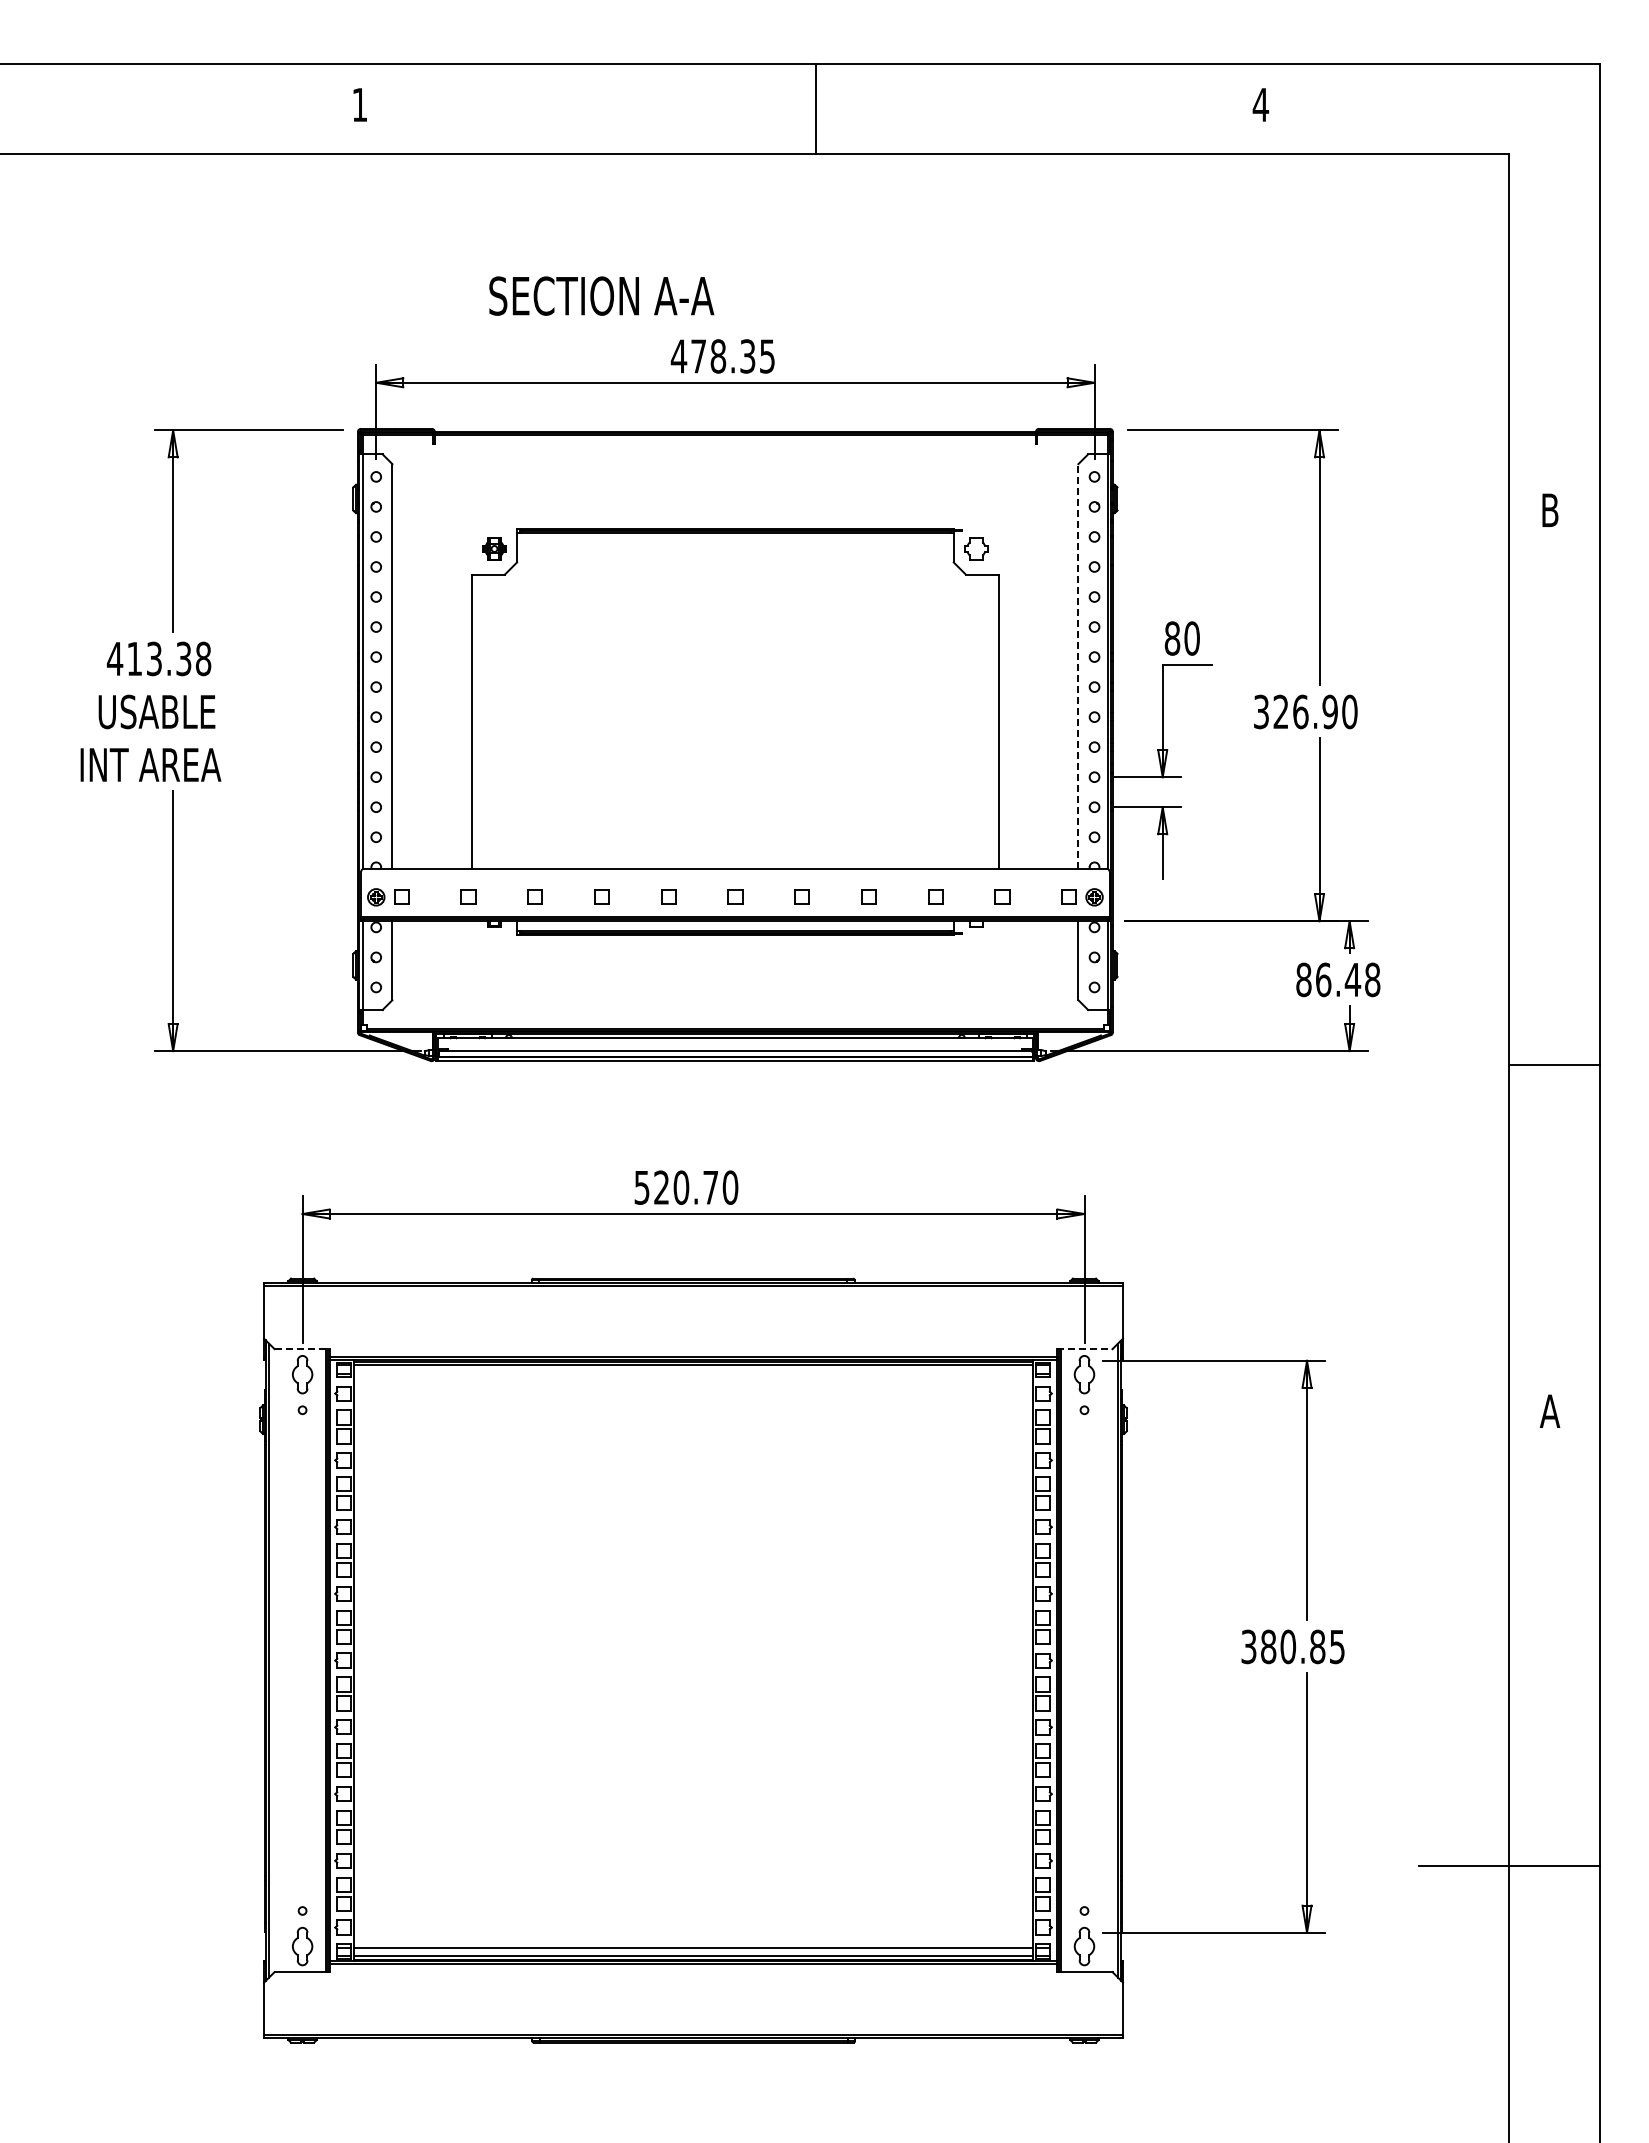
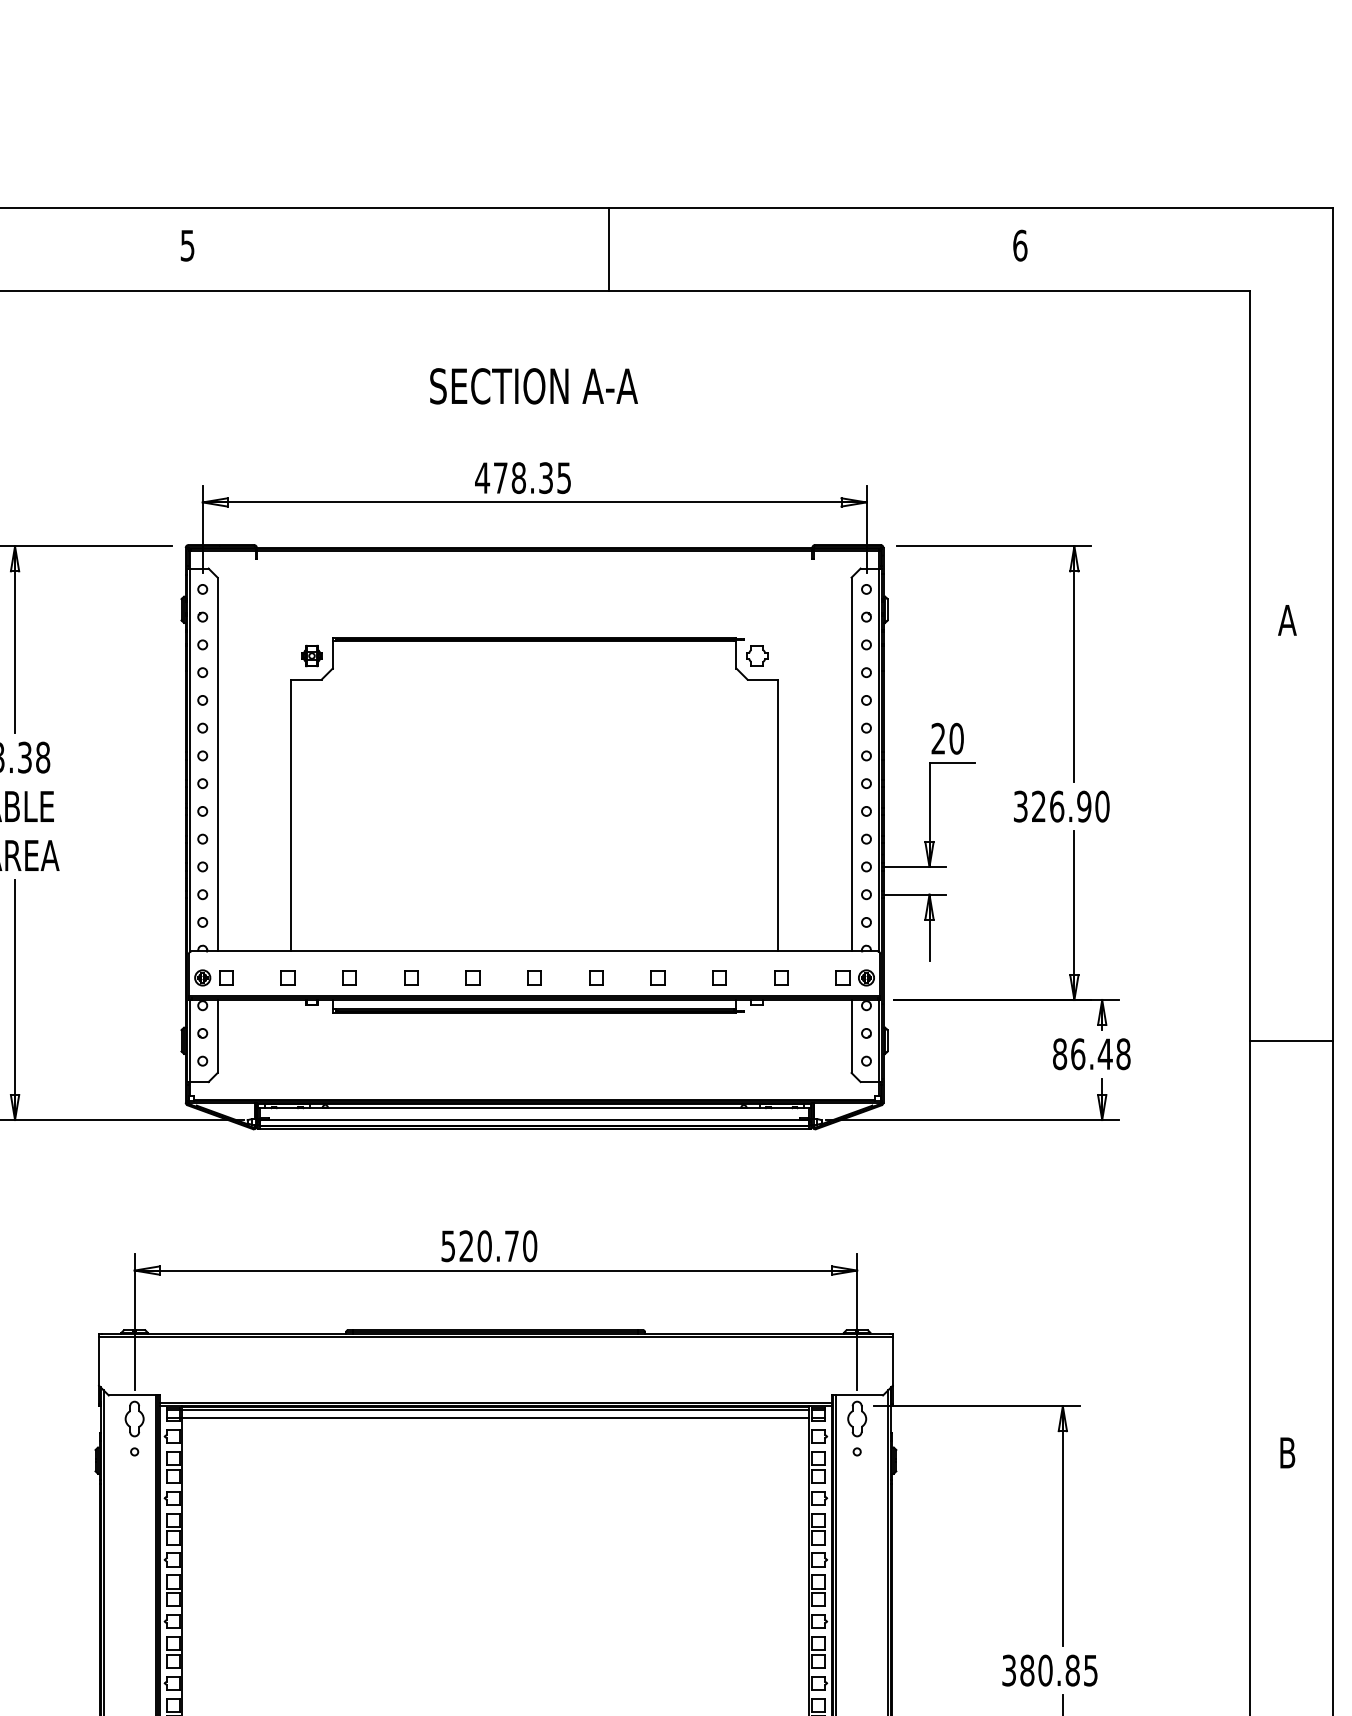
text: (1260, 104) -> (1019, 245), 4 -> 6
text: (359, 105) -> (187, 246), 1 -> 5
text: (601, 295) -> (533, 385), moved
text: (1549, 509) -> (1286, 619), B -> A
text: (1172, 638) -> (938, 738), 80 -> 20
line: (1078, 665) -> (851, 763), dashed -> solid
line: (1554, 1065) -> (1291, 1040), moved
line: (302, 1349) -> (134, 1395), dashed -> solid
line: (1084, 1349) -> (857, 1395), dashed -> solid
line: (693, 1373) -> (495, 1417), added
text: (1549, 1410) -> (1286, 1452), A -> B

